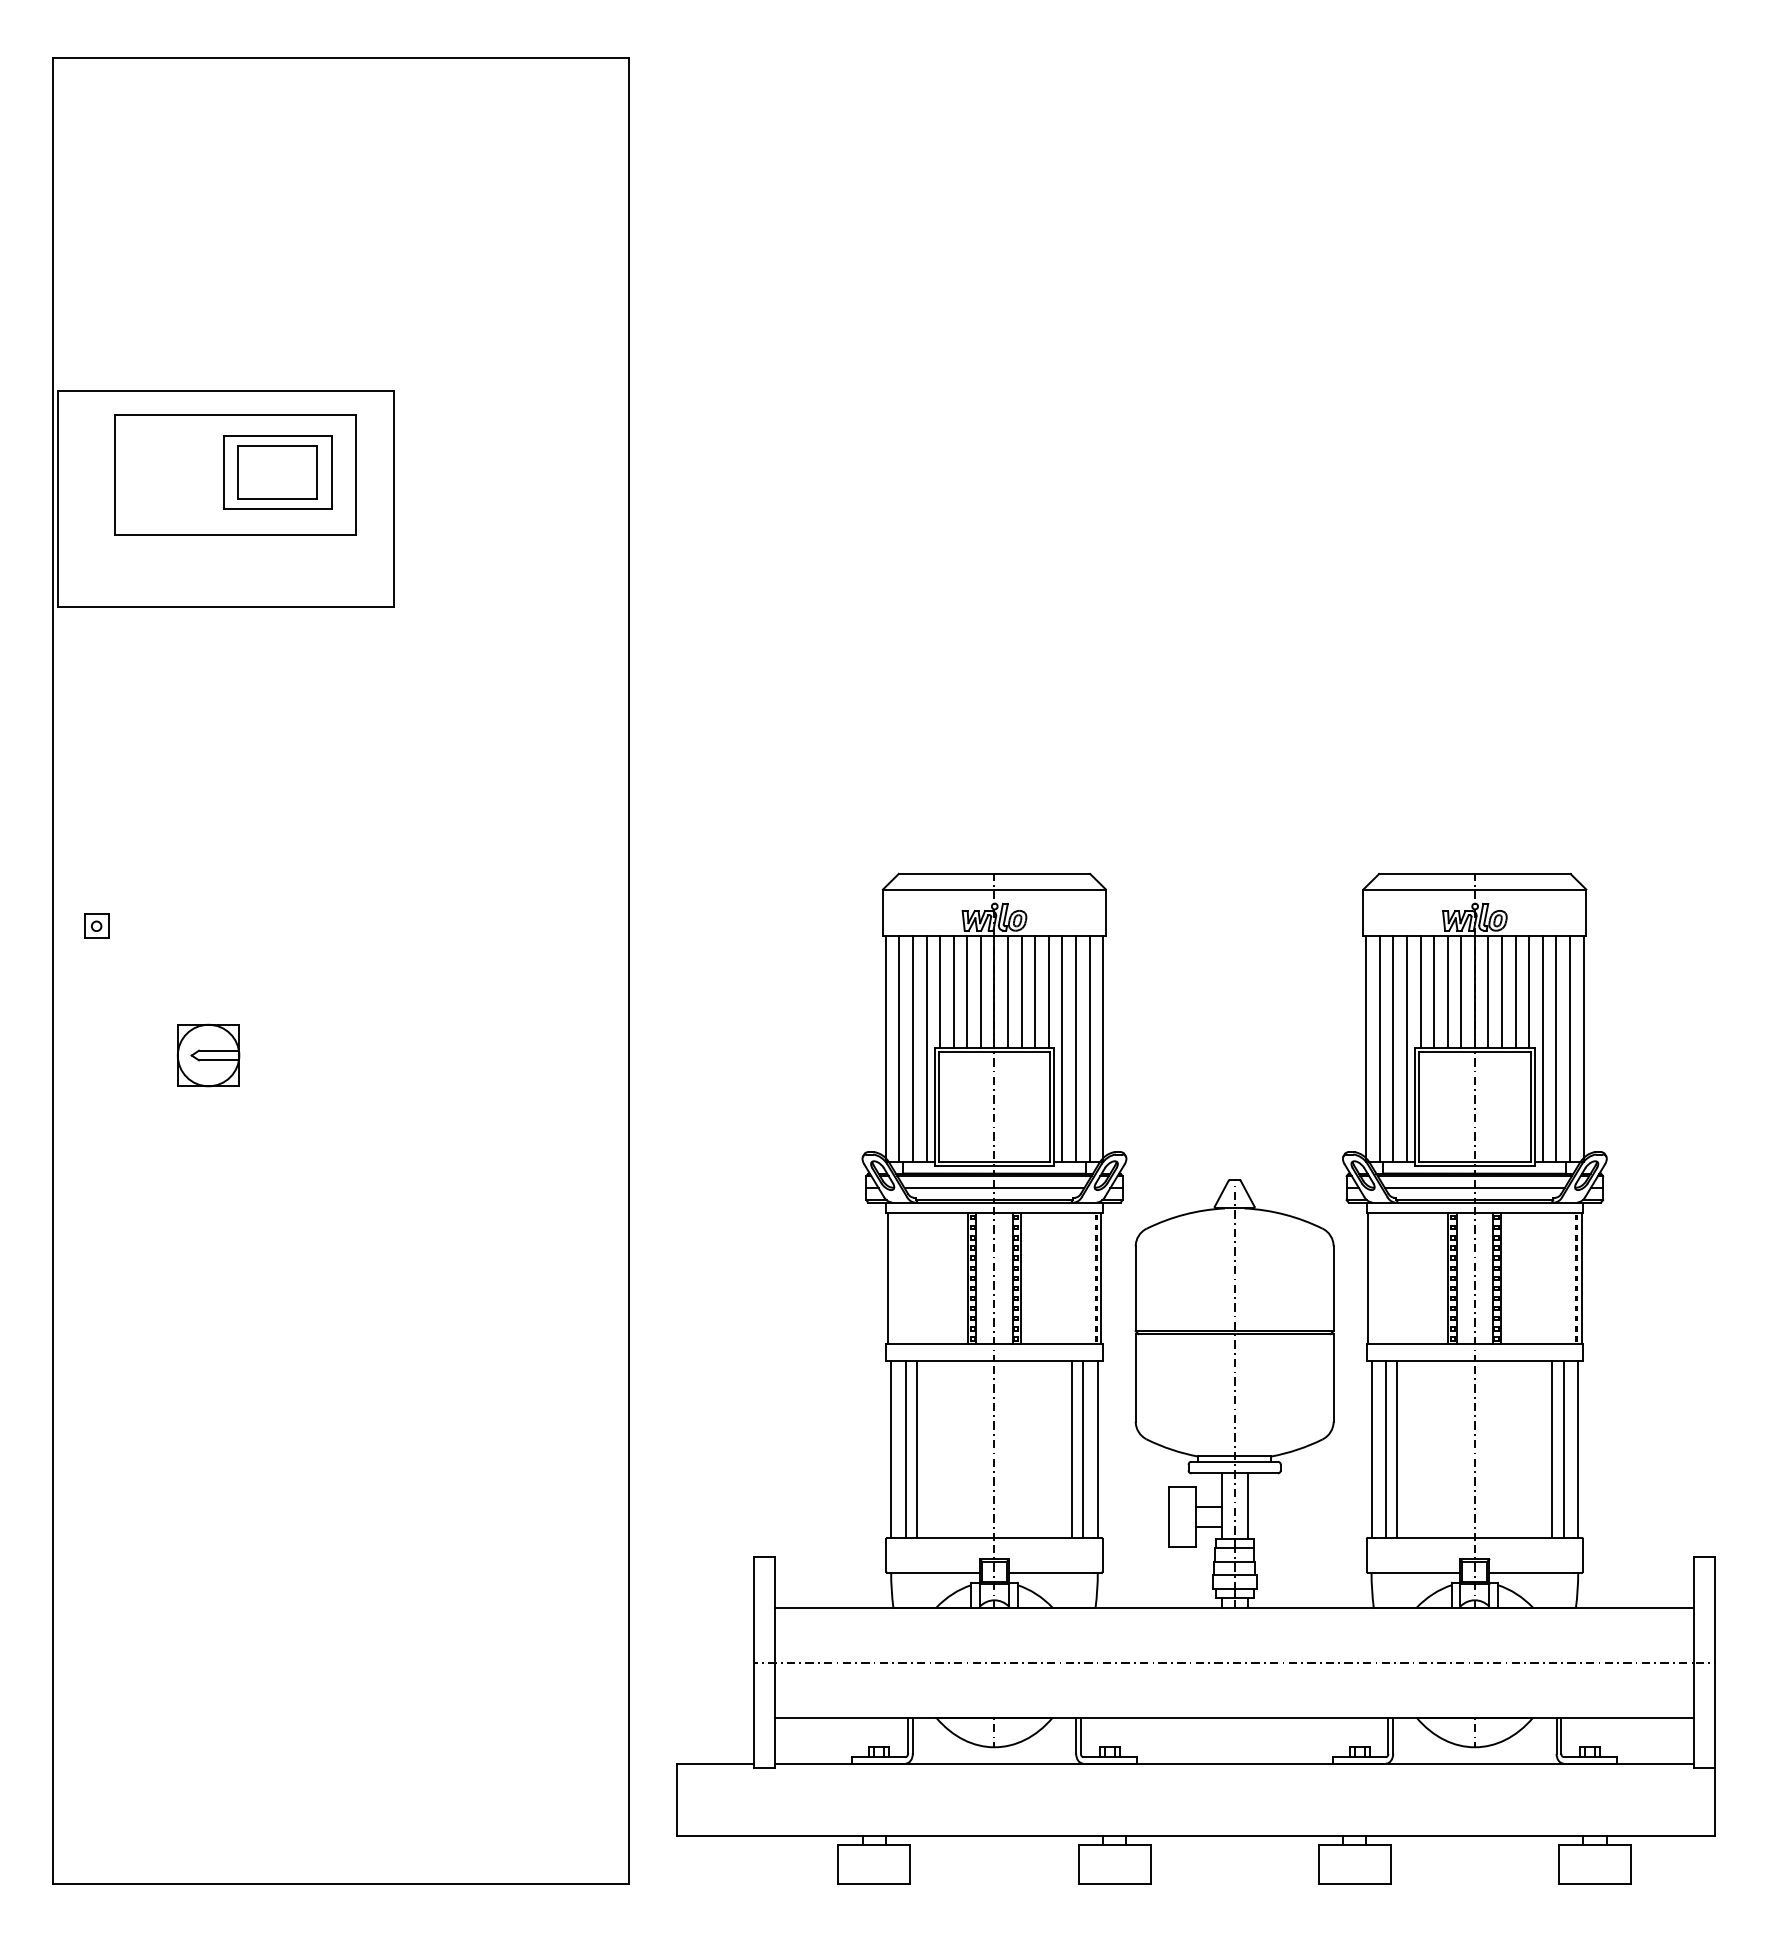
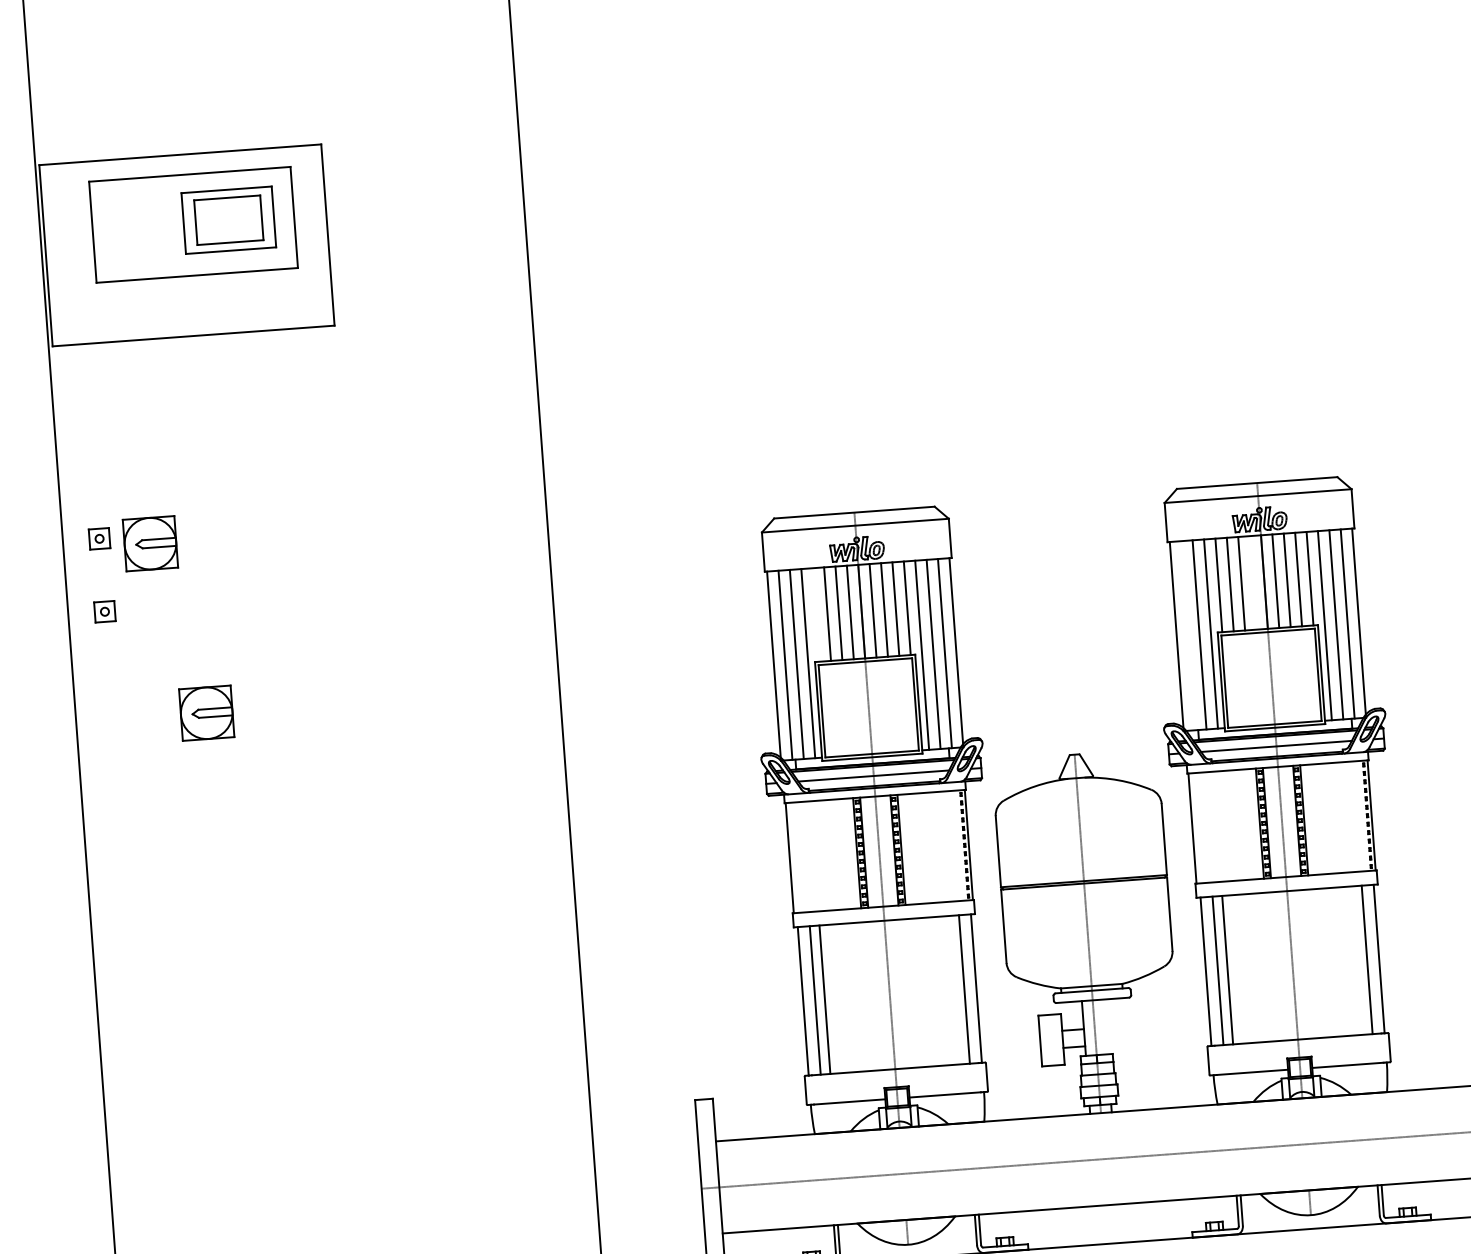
part: (96, 838) -> (99, 538), added
part: (156, 849) -> (150, 543), added
line: (940, 991) -> (816, 614), removed
line: (1461, 991) -> (1253, 582), removed
line: (1379, 1048) -> (1187, 635), removed
line: (1071, 1448) -> (954, 989), removed
line: (1552, 1448) -> (1357, 959), removed
line: (1247, 1505) -> (1105, 1026), removed

